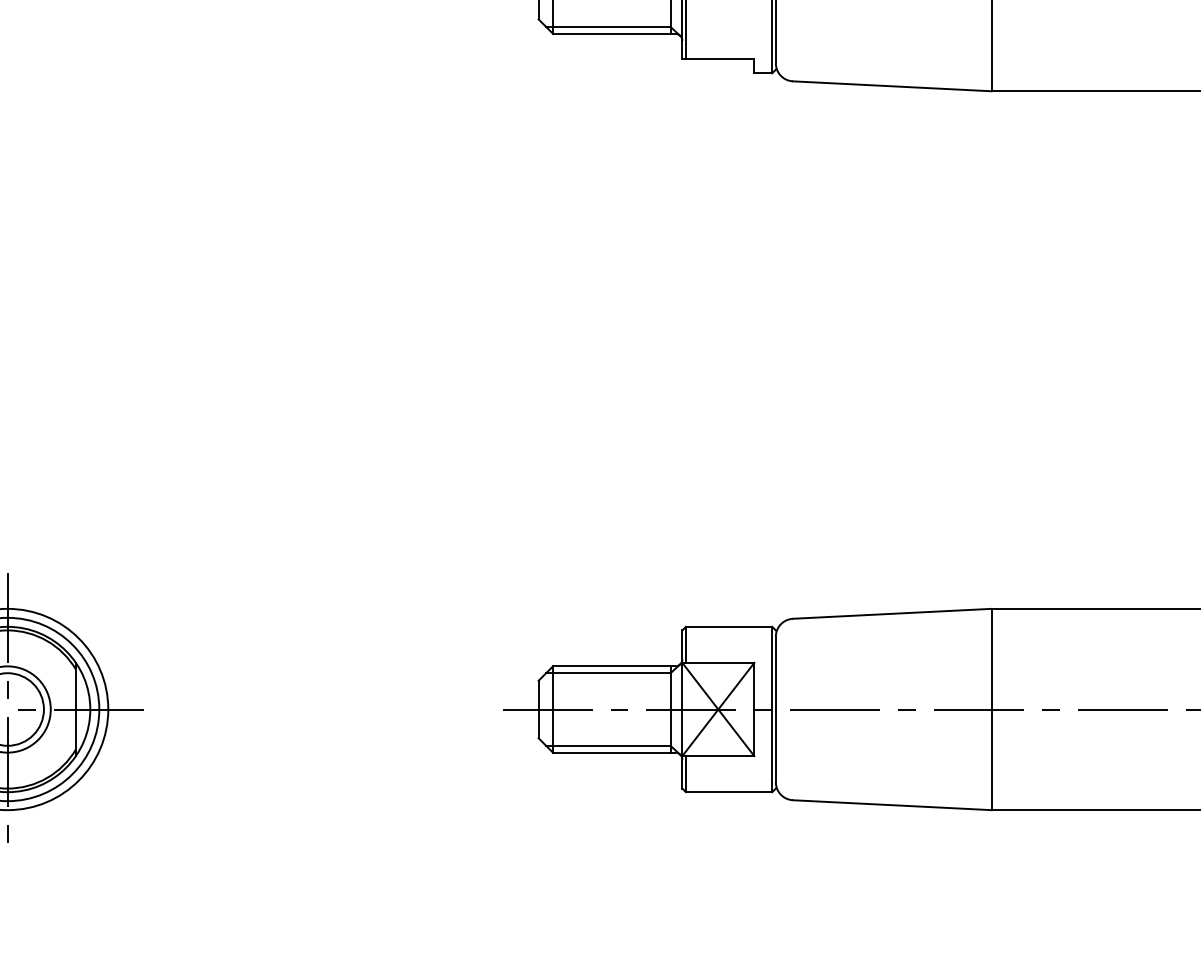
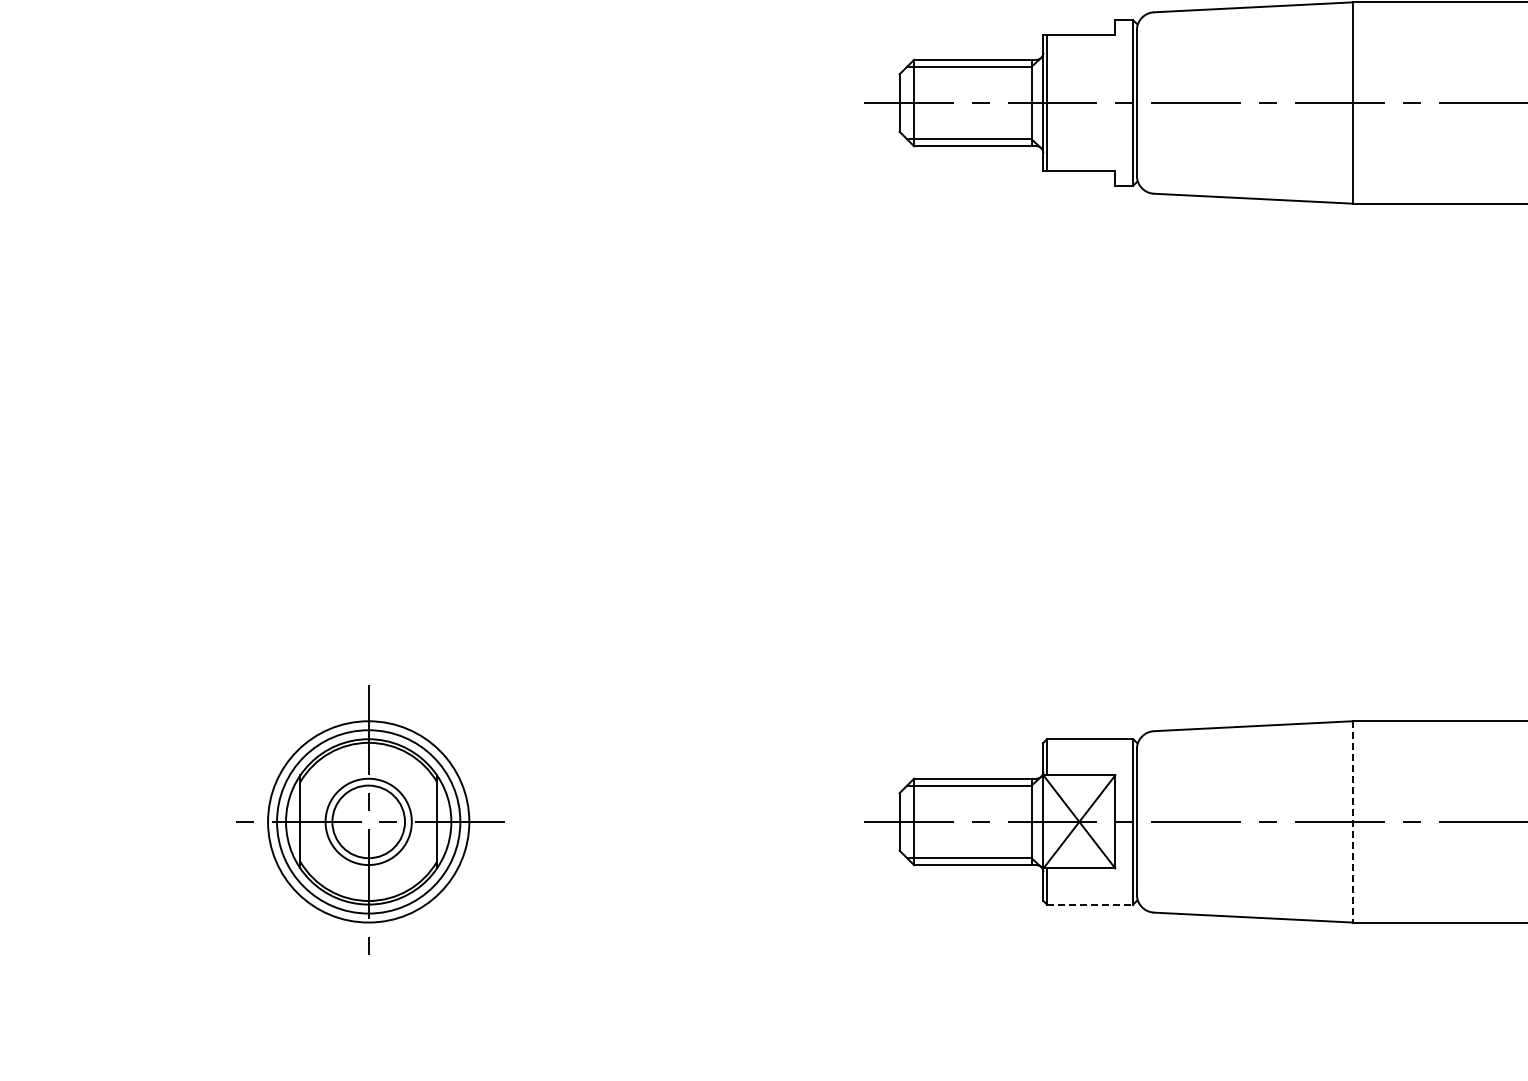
line: (991, 709) -> (1352, 821), solid -> dashed
line: (729, 792) -> (1090, 904), solid -> dashed

